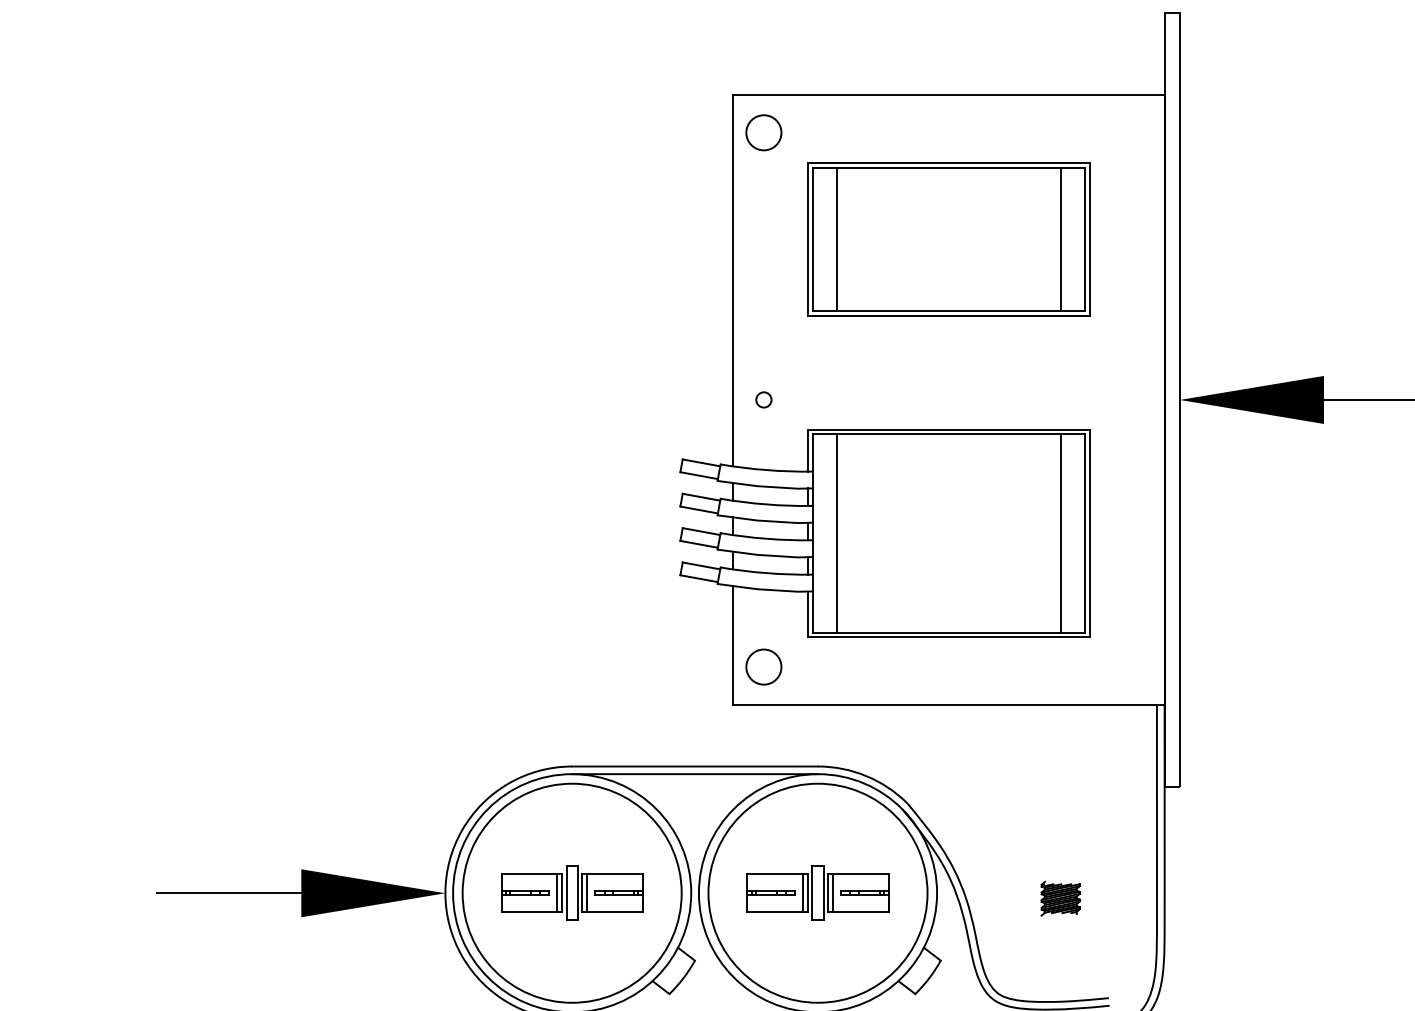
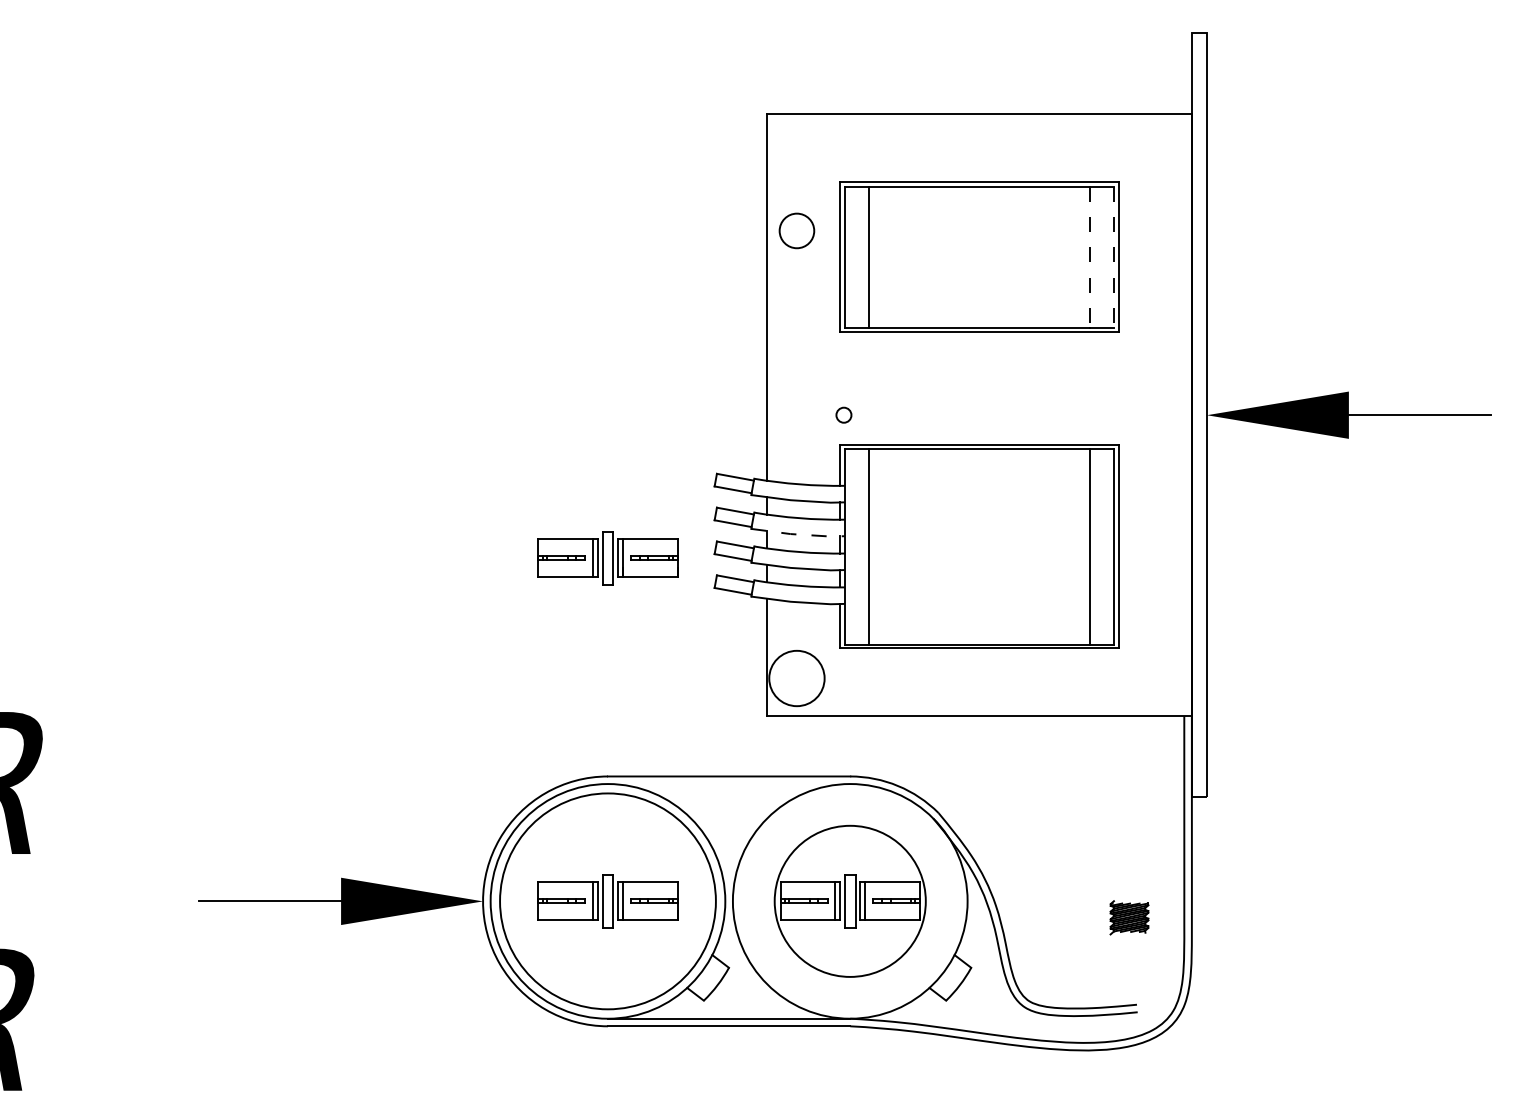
circle: (763, 132) -> (796, 230), moved
line: (1061, 239) -> (1090, 257), solid -> dashed
line: (1085, 239) -> (1113, 257), solid -> dashed
circle: (763, 399) -> (843, 414), moved
line: (765, 520) -> (798, 534), solid -> dashed
part: (571, 545) -> (607, 558), added
circle: (763, 667) -> (796, 678), size x1.6
line: (694, 774) -> (728, 784), removed
circle: (818, 893) -> (850, 901), size x0.7
part: (1060, 898) -> (1129, 917), moved

